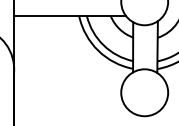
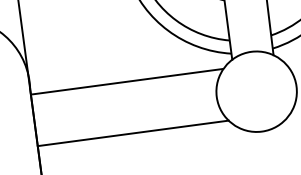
line: (70, 77) -> (127, 82), added
line: (69, 107) -> (132, 133), added

